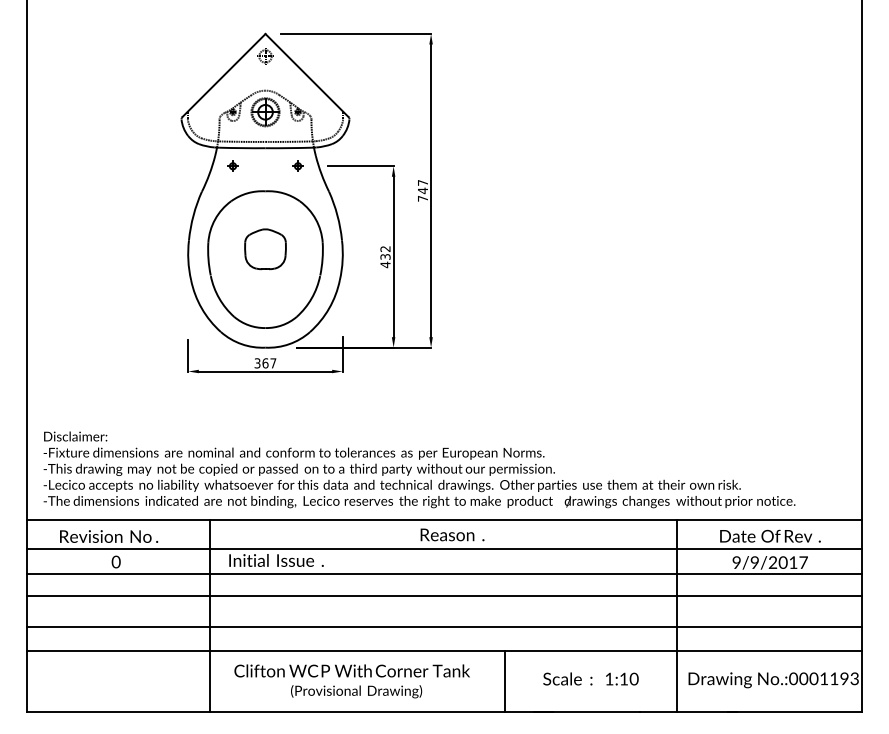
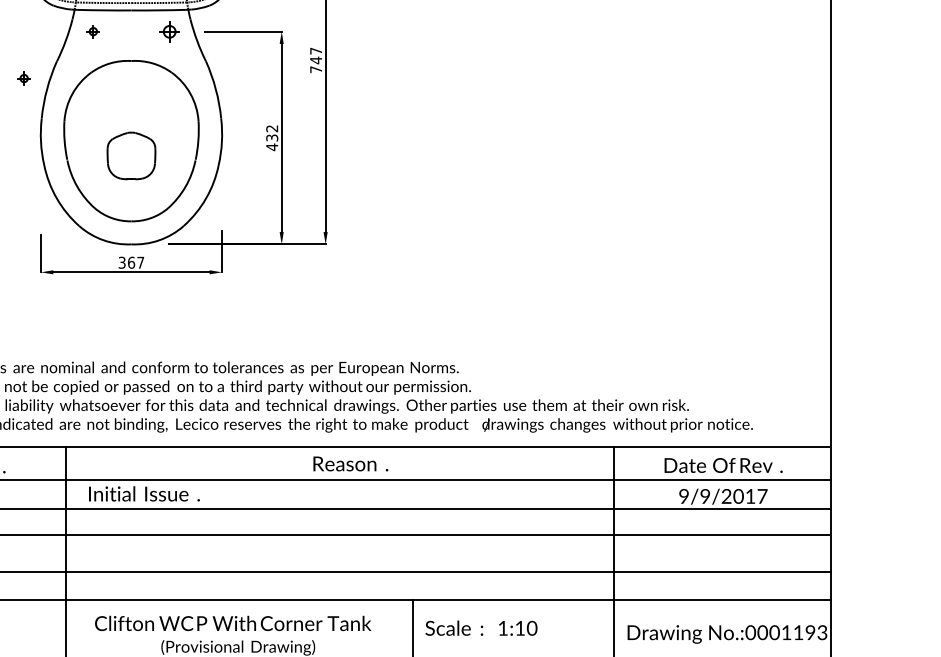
part: (297, 165) -> (168, 30), size x1.6
part: (173, 205) -> (23, 77), added
part: (265, 249) -> (131, 156), moved
text: (590, 678) -> (480, 627), moved

